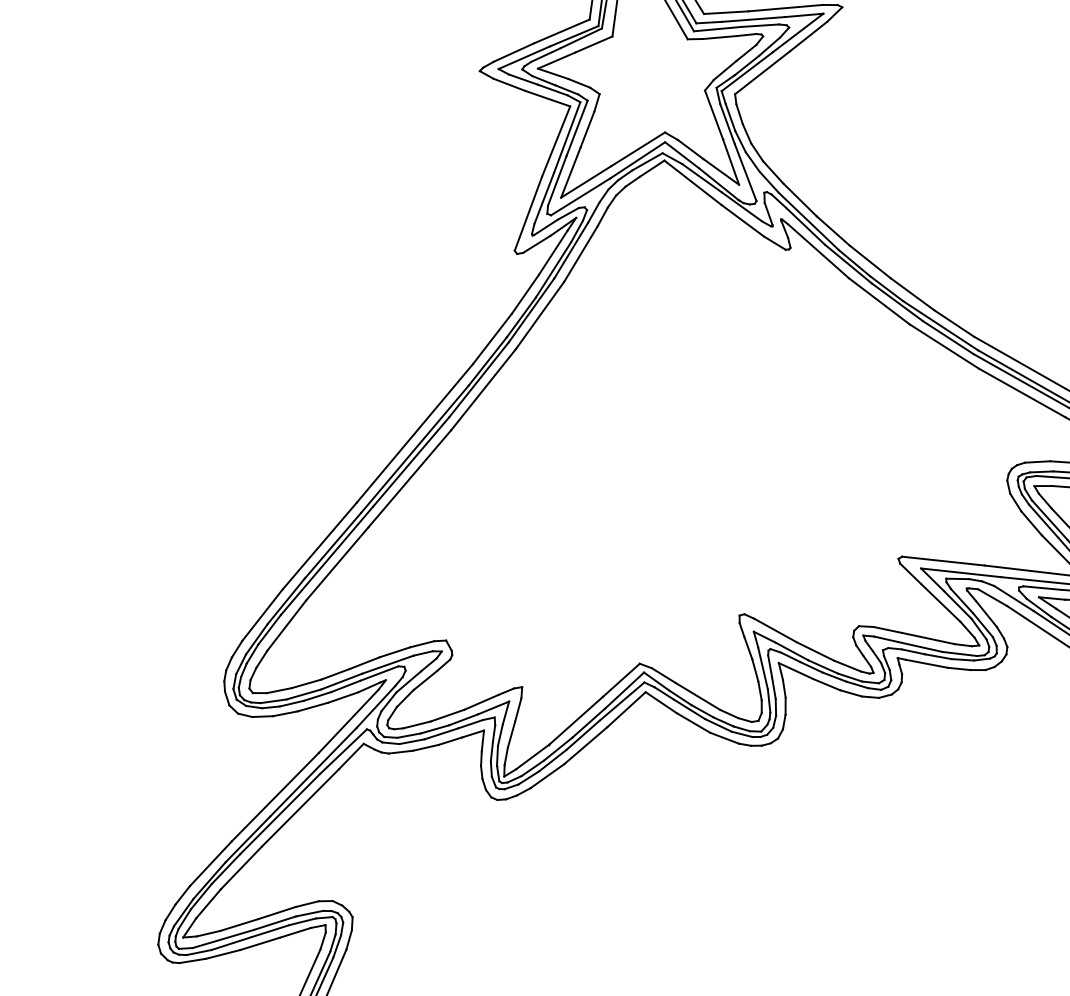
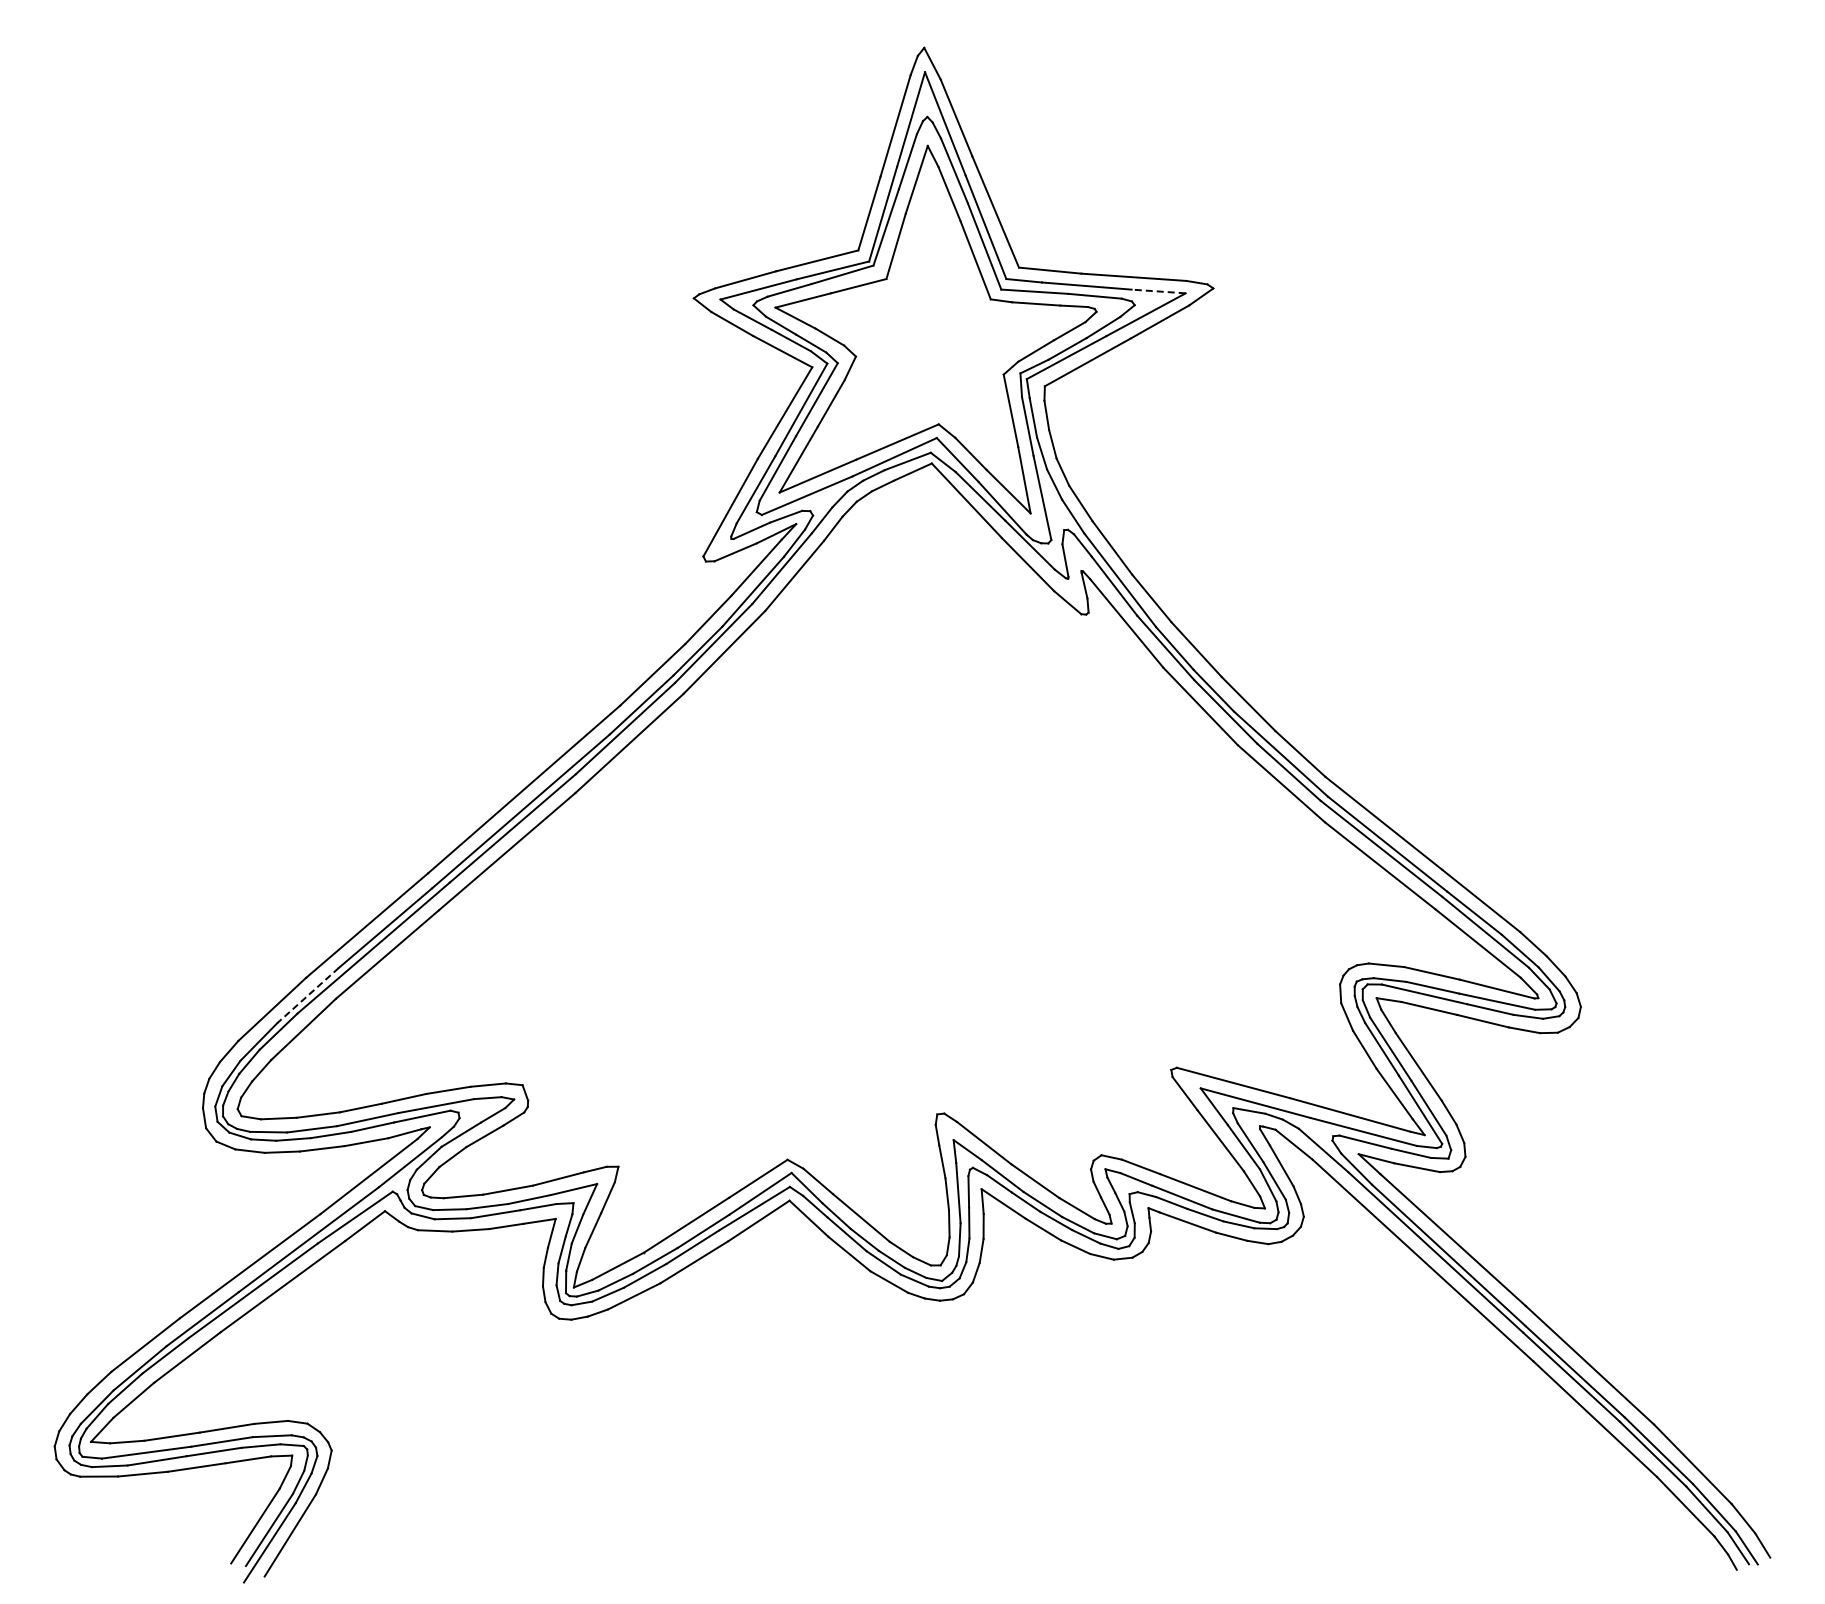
line: (804, 15) -> (1158, 291), solid -> dashed
line: (285, 601) -> (307, 995), solid -> dashed

